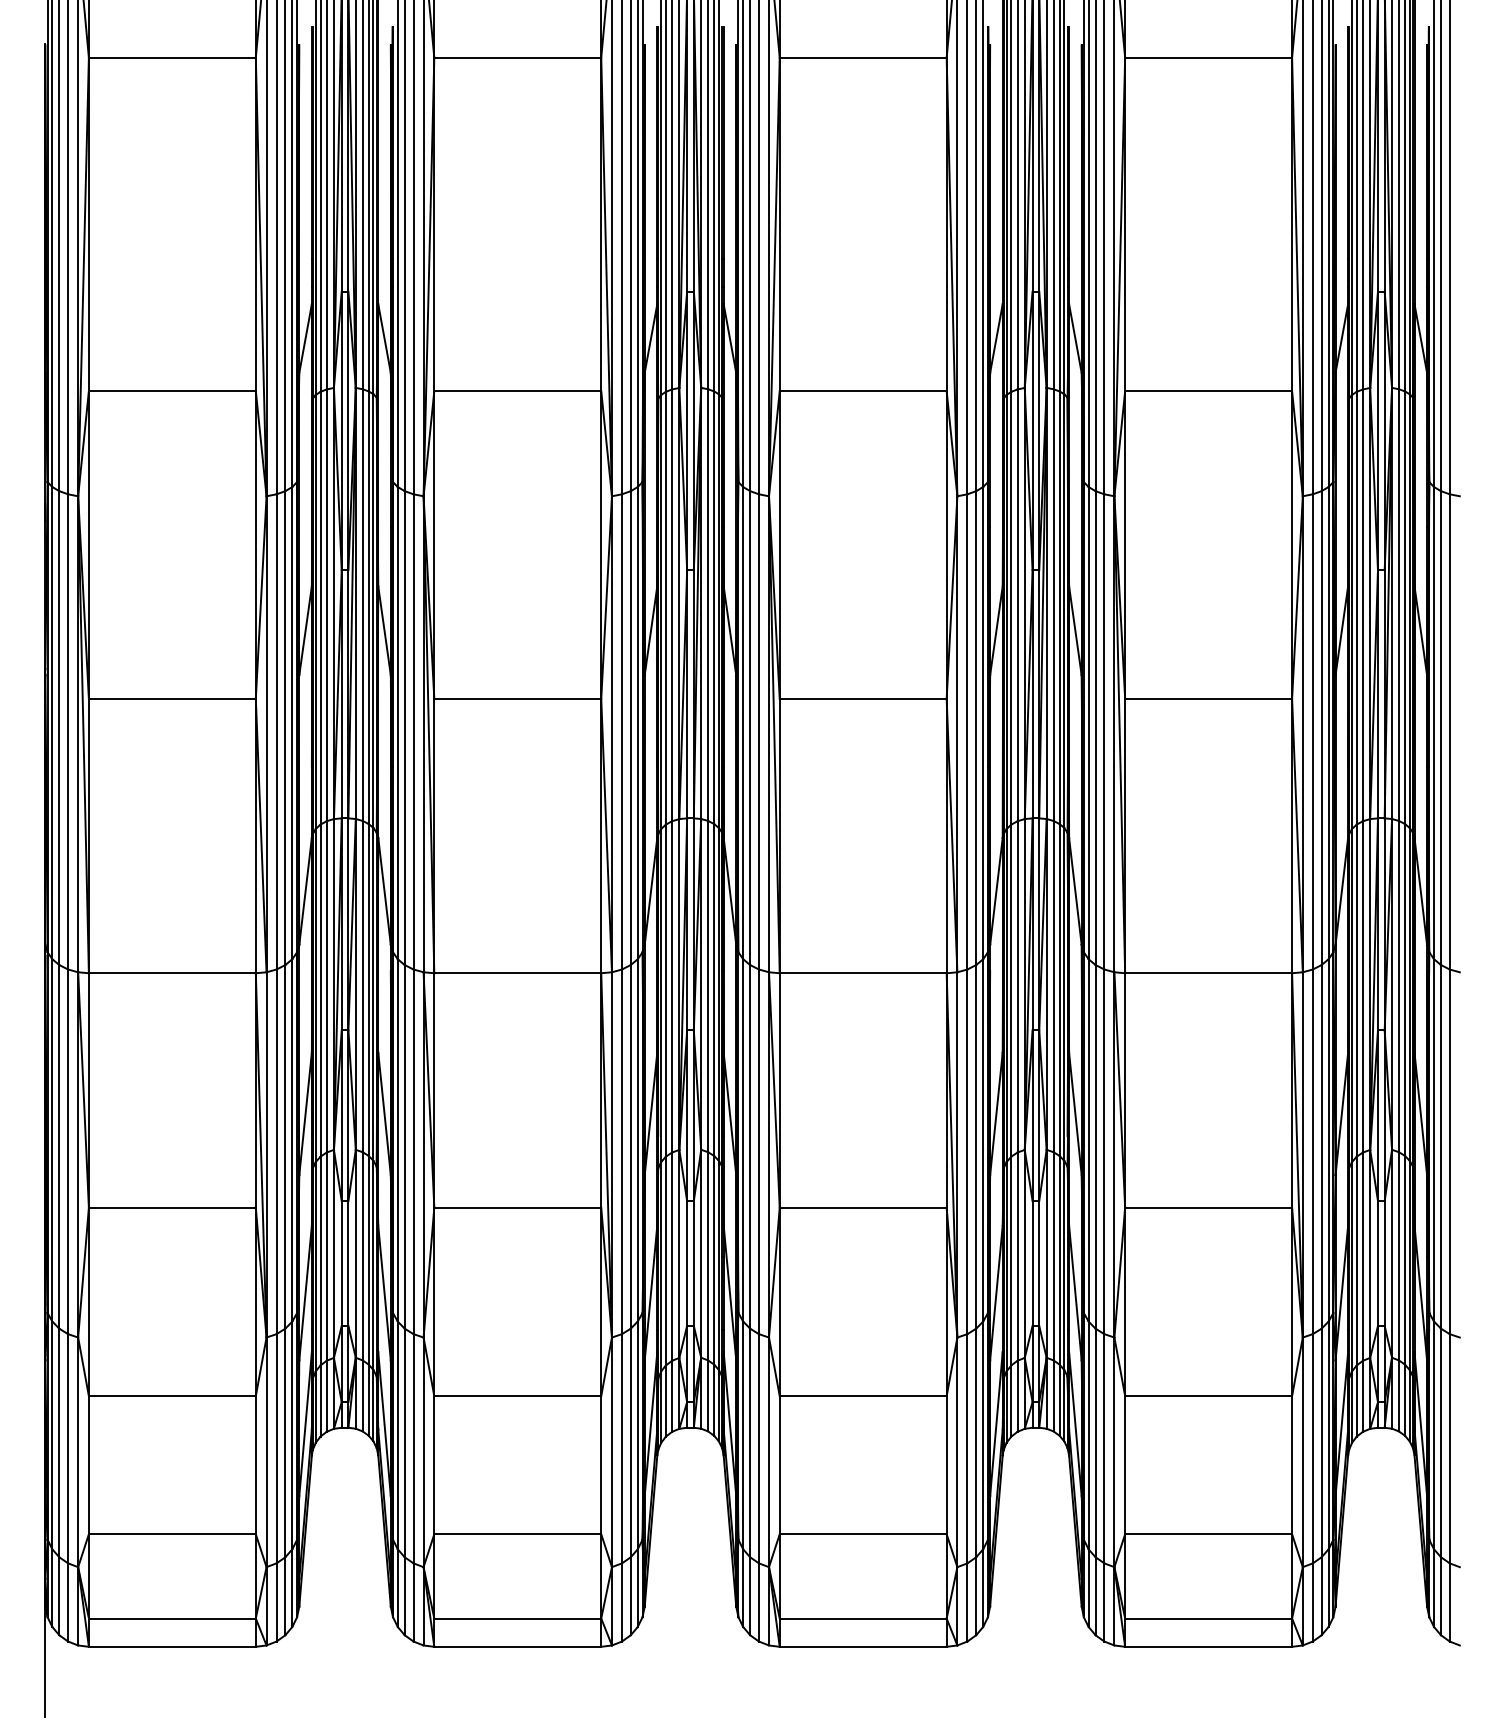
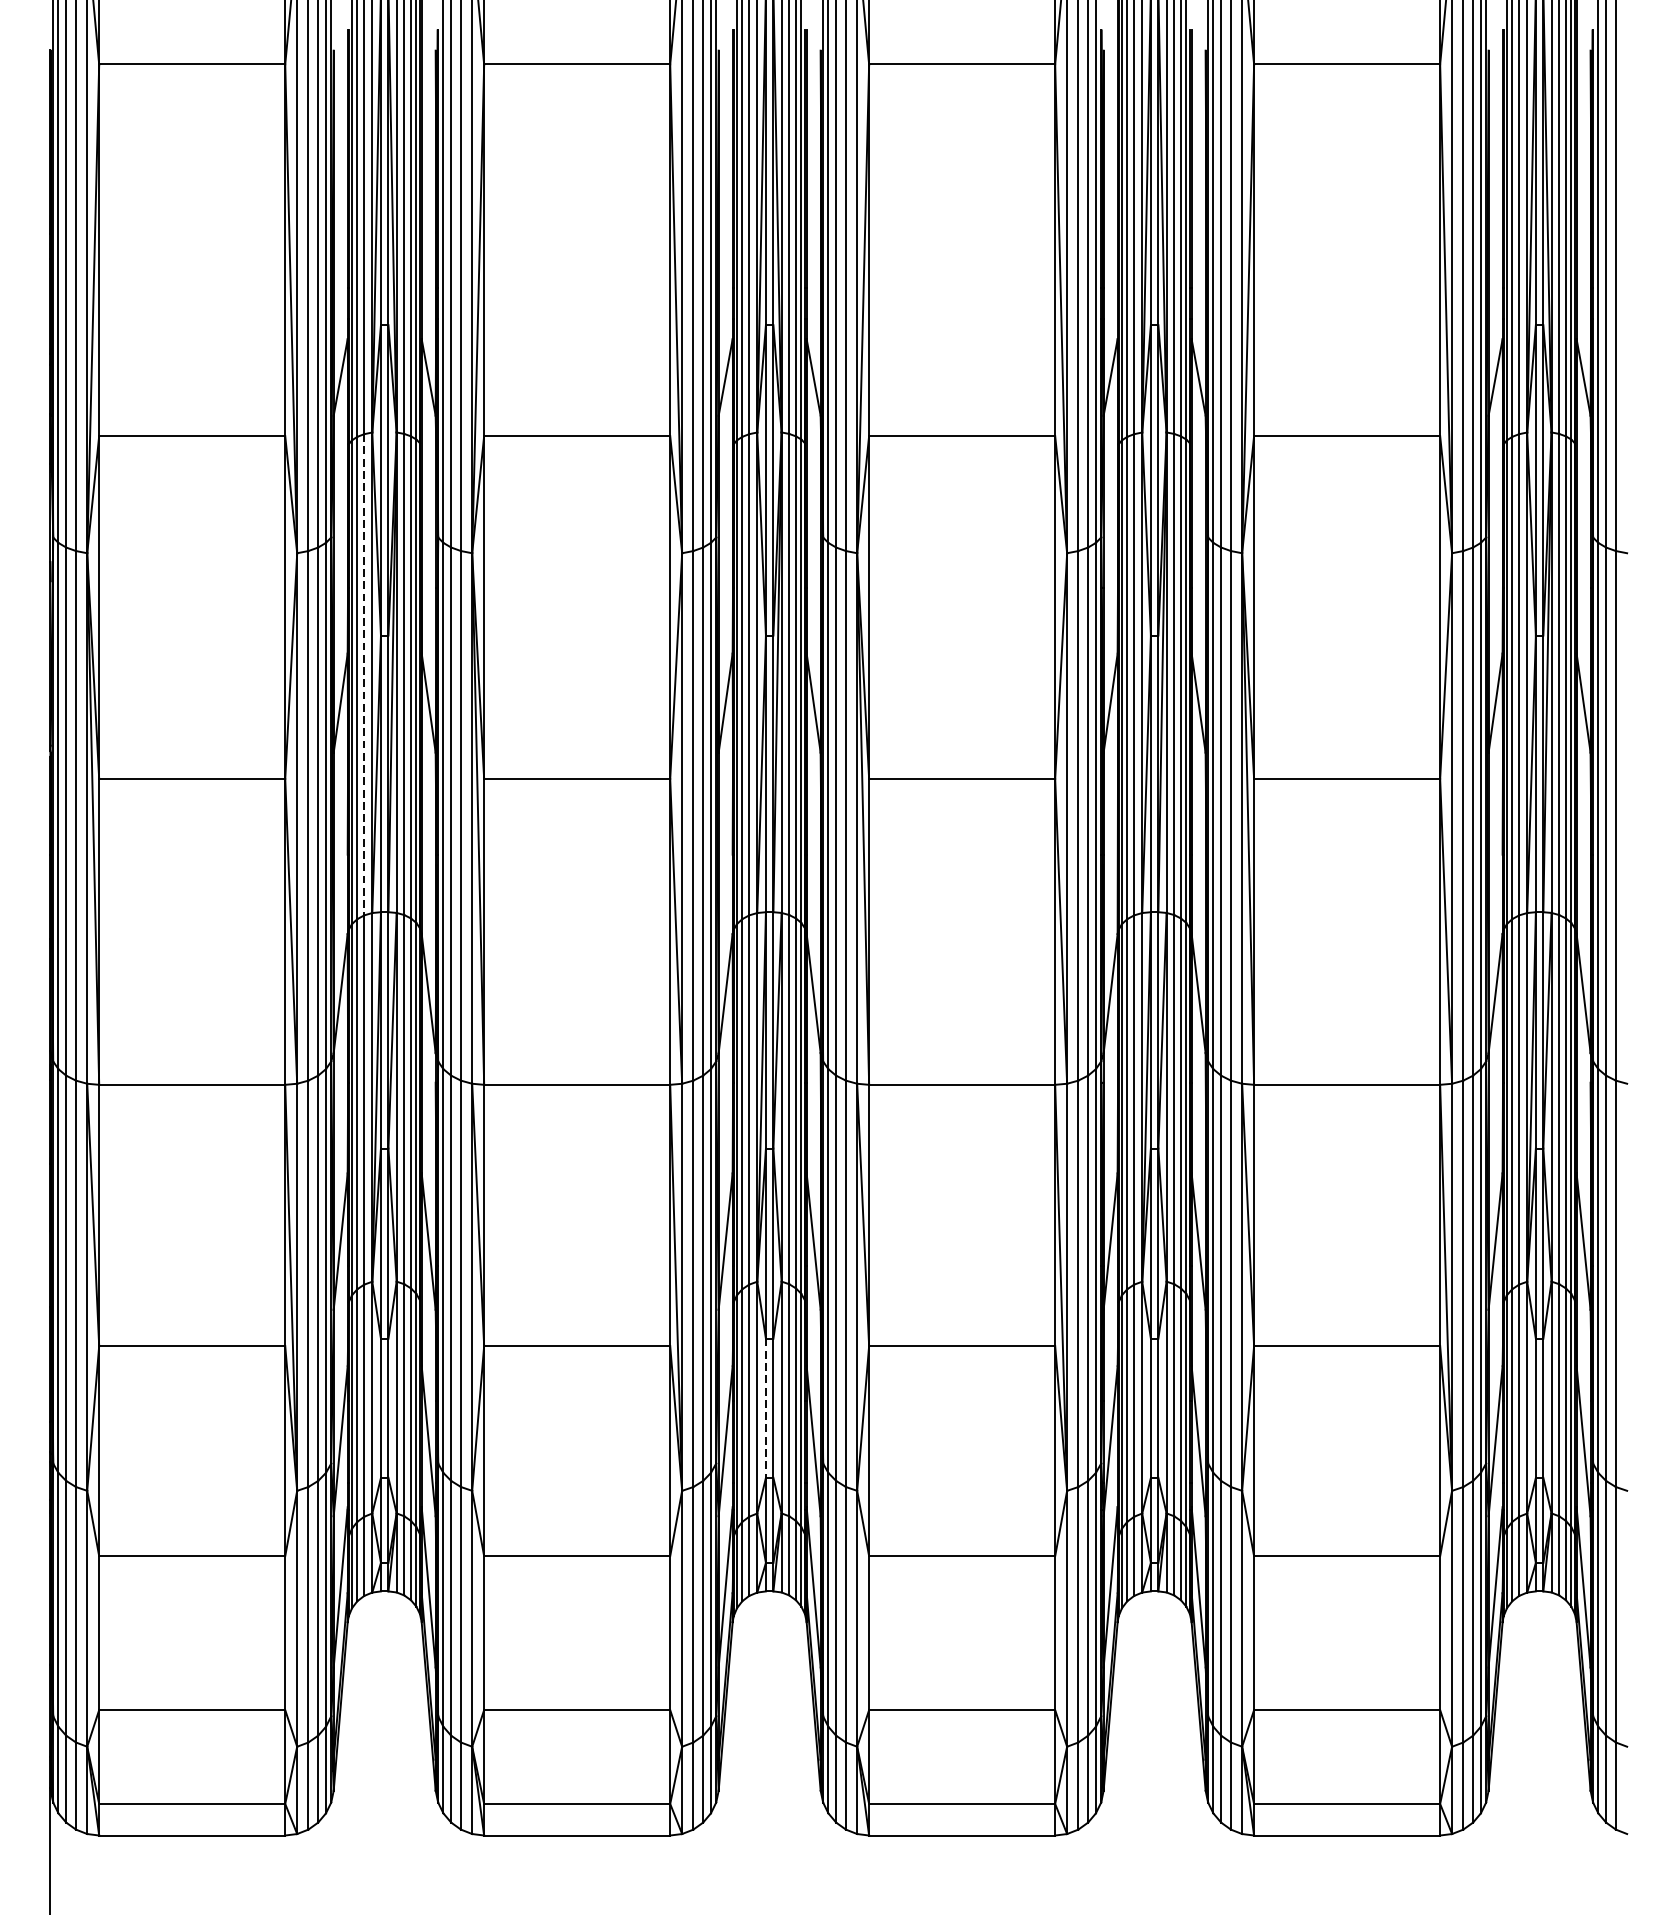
line: (326, 605) -> (364, 674), solid -> dashed
line: (687, 1263) -> (766, 1408), solid -> dashed

